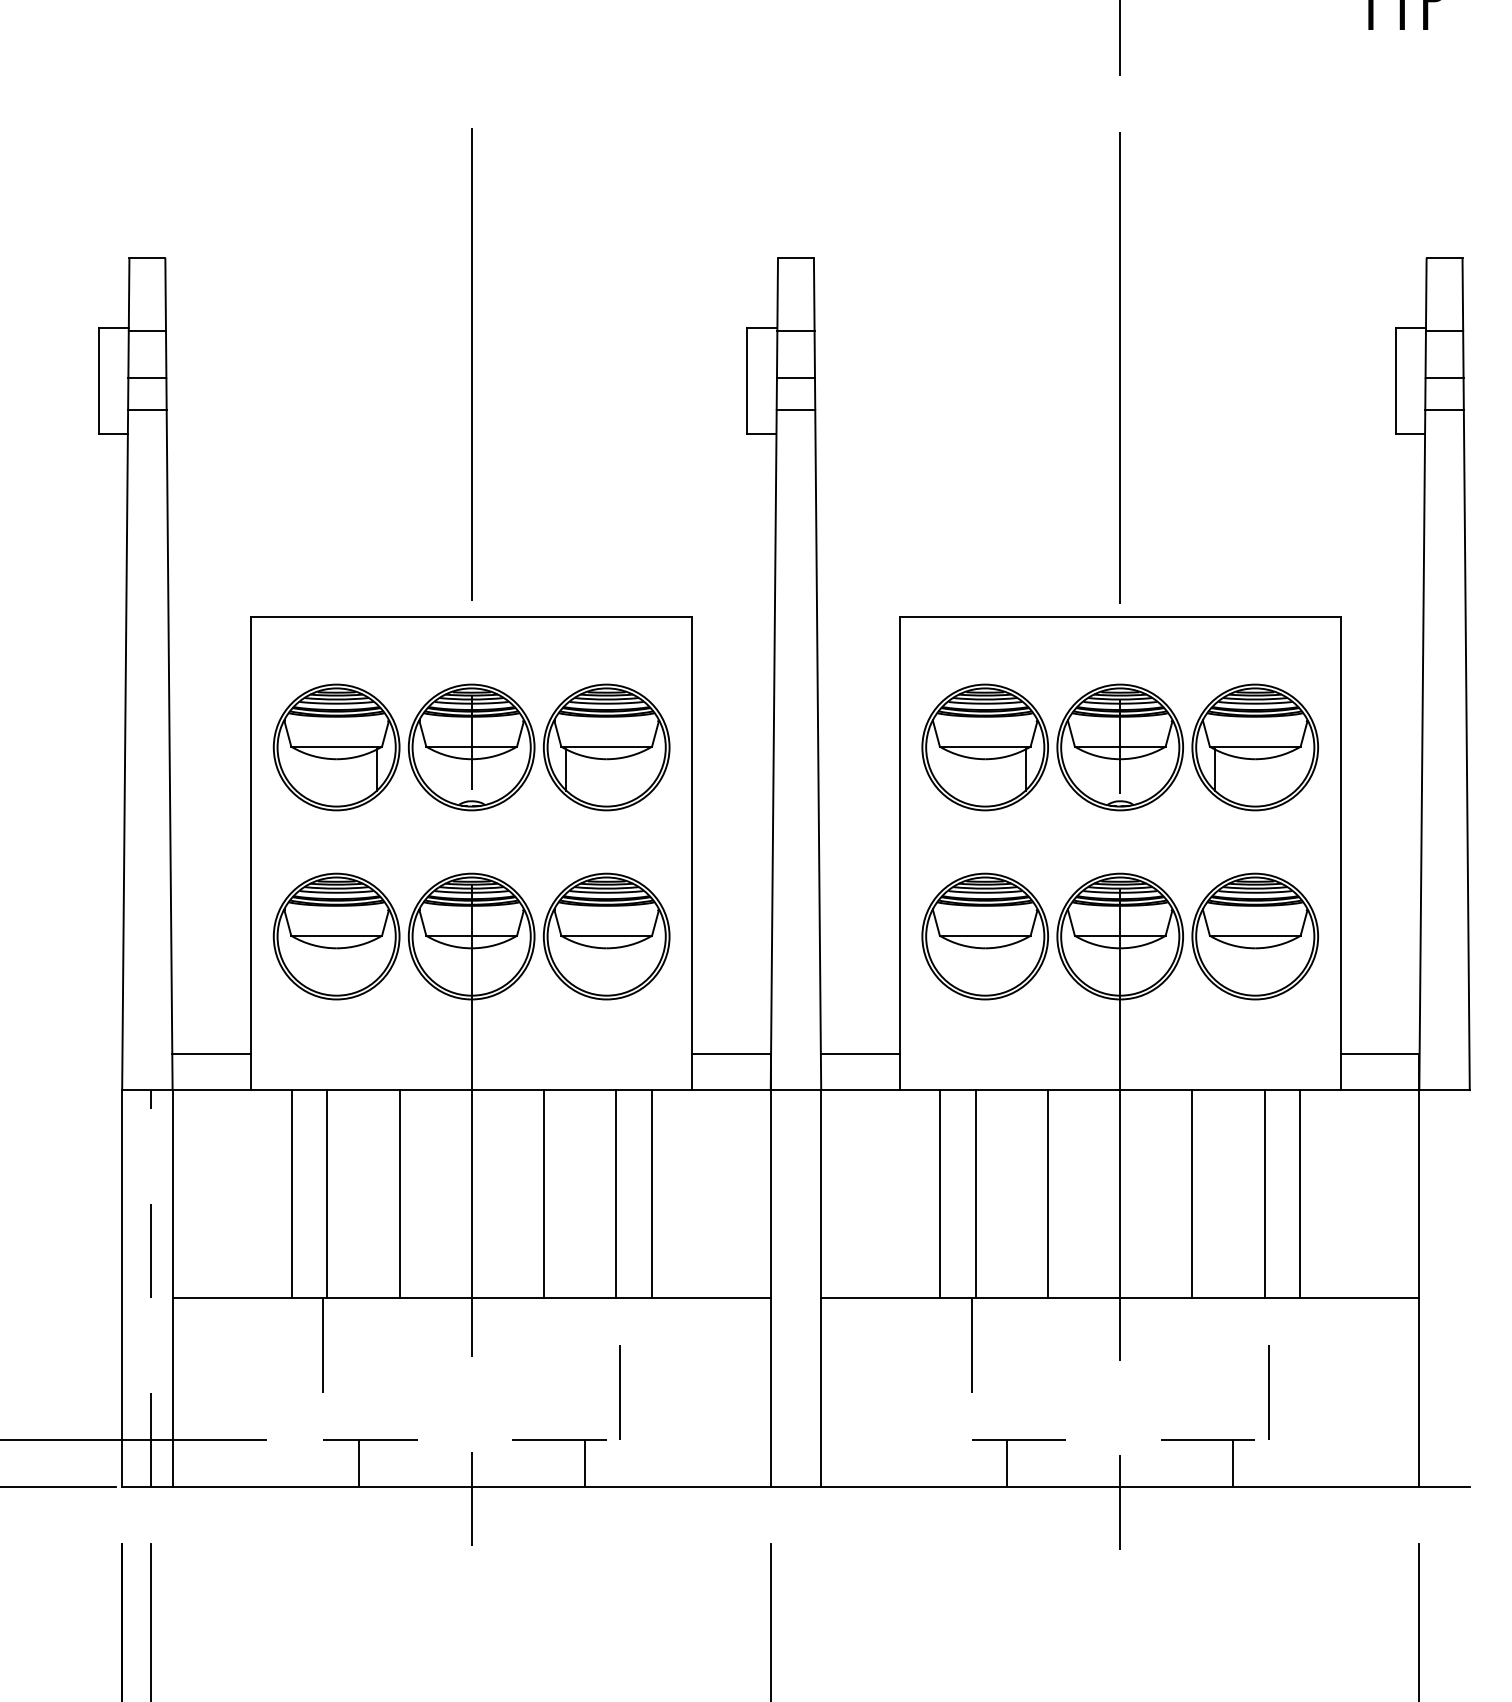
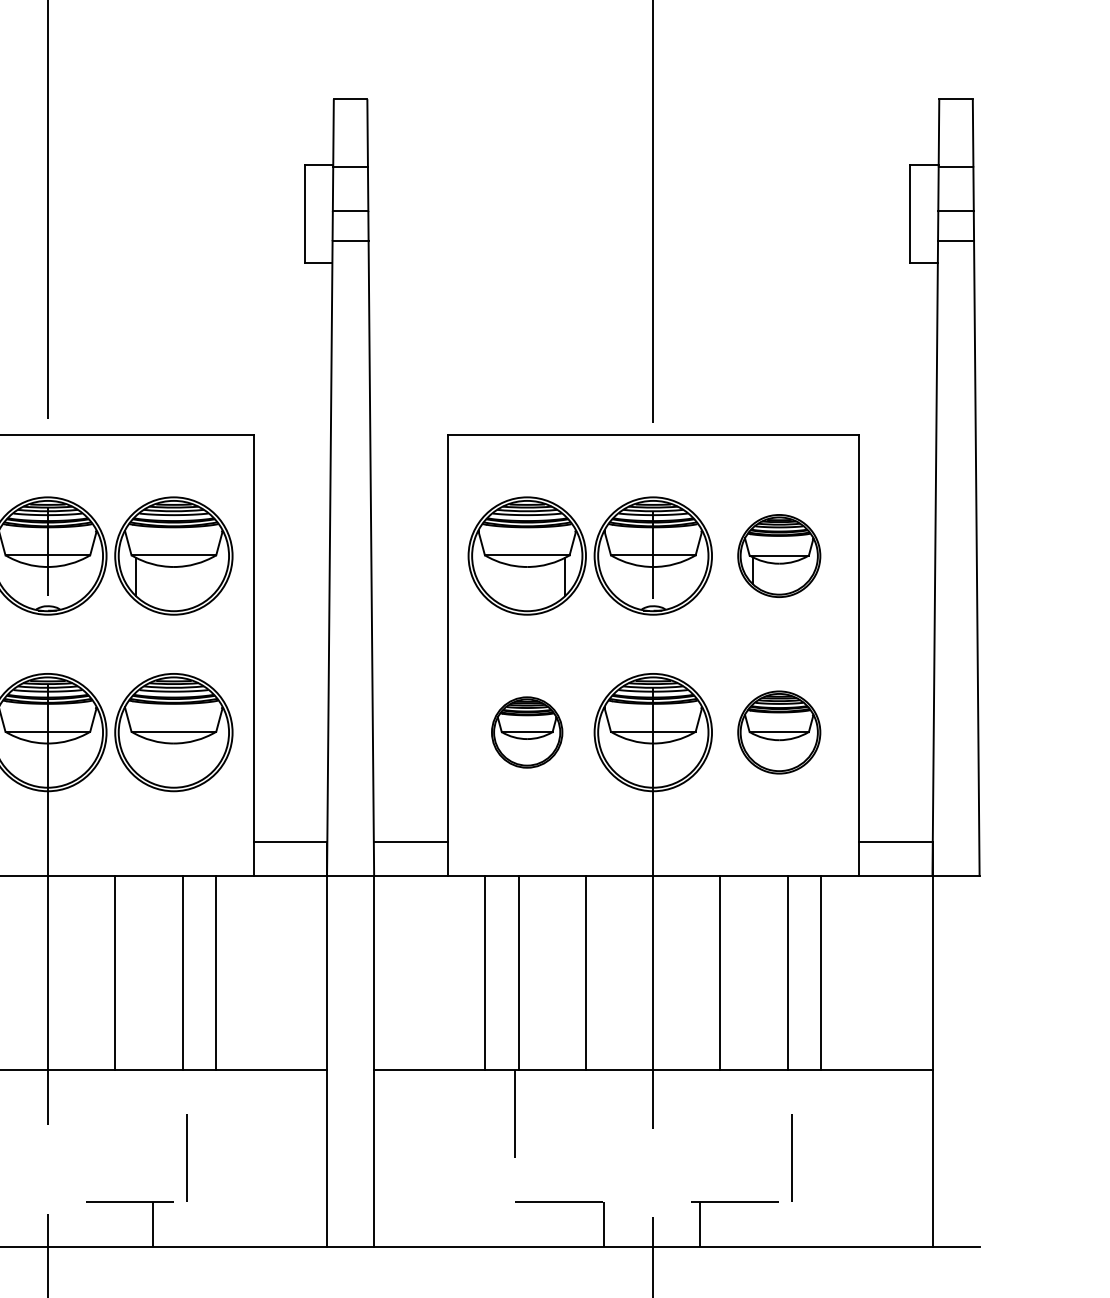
part: (1254, 747) -> (778, 556), size x0.7
part: (984, 936) -> (526, 732), size x0.6
part: (1254, 936) -> (778, 732), size x0.7
line: (1007, 1463) -> (604, 1224), moved
line: (1233, 1463) -> (700, 1224), moved

